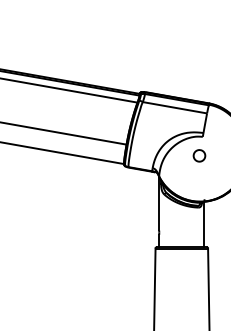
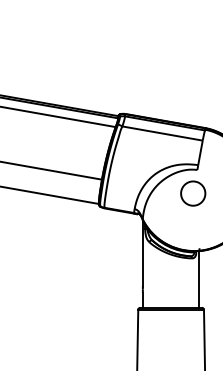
part: (199, 155) -> (193, 193), size x1.67

